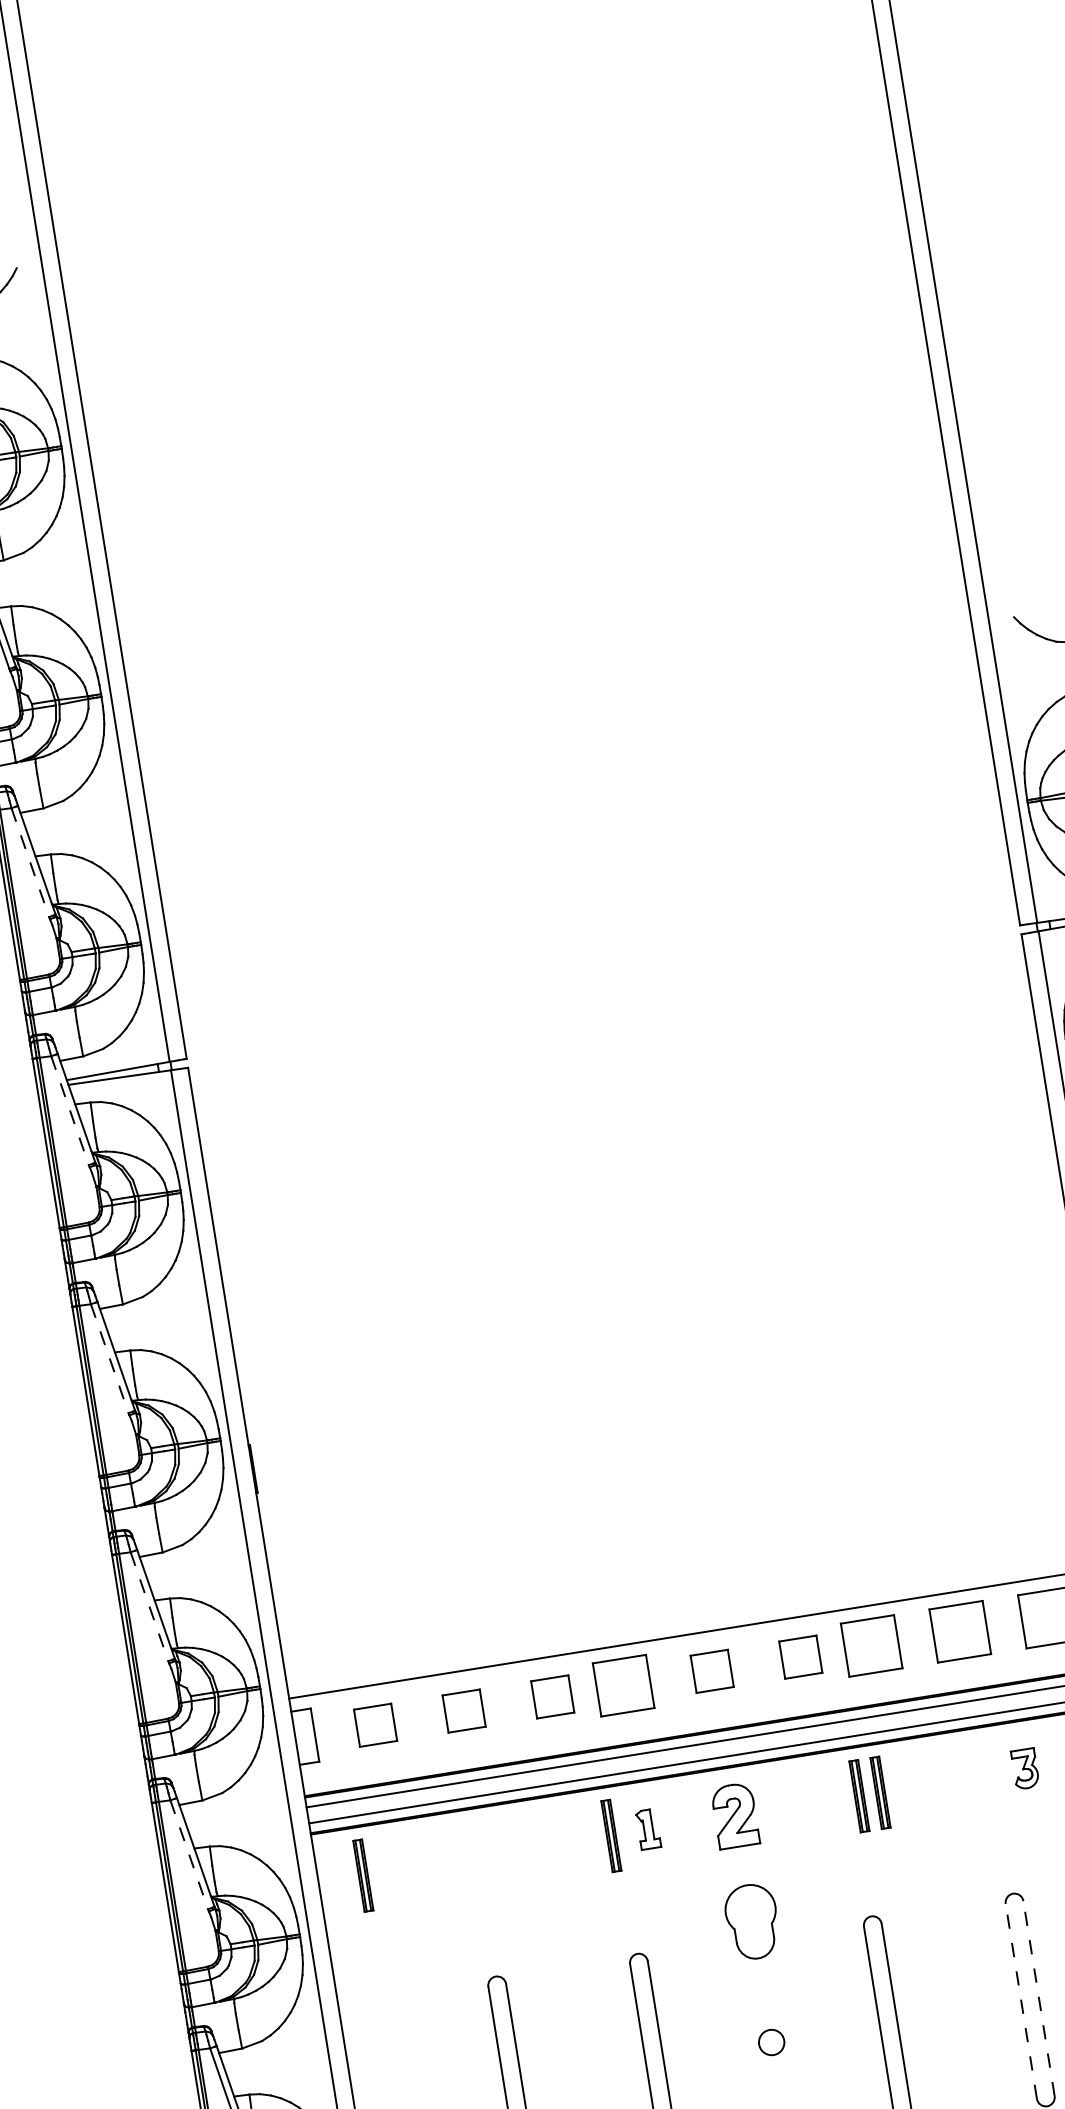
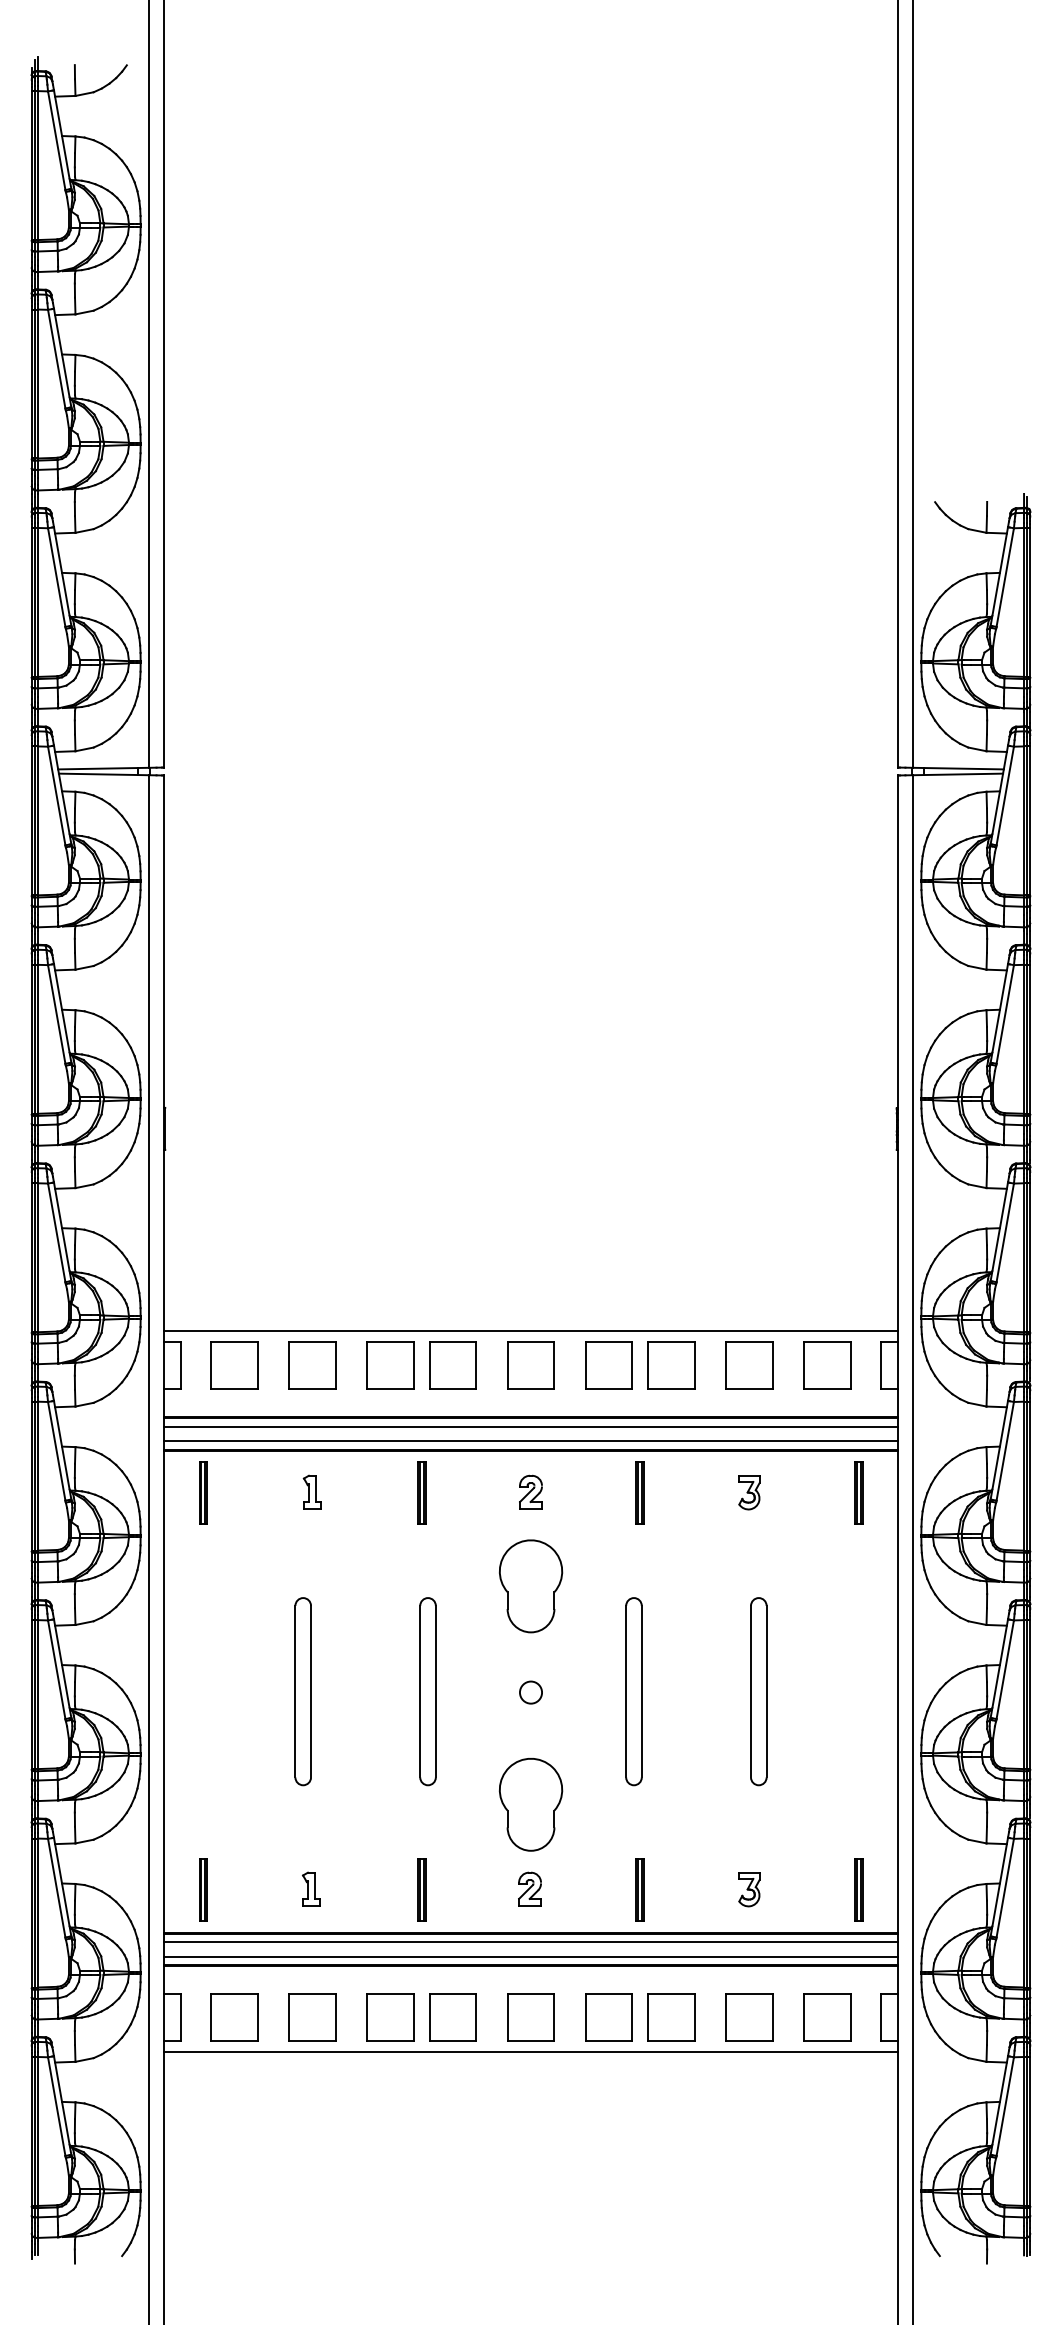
line: (30, 863) -> (56, 578), dashed -> solid
line: (69, 1111) -> (56, 796), dashed -> solid
line: (109, 1358) -> (56, 1014), dashed -> solid
line: (149, 1607) -> (56, 1233), dashed -> solid
part: (800, 1656) -> (608, 1365), size x1.43
part: (711, 1671) -> (530, 1365), size x1.43
part: (552, 1696) -> (390, 1365), size x1.43
part: (464, 1710) -> (312, 1365), size x1.43
part: (375, 1724) -> (234, 1365), size x1.43
part: (1025, 1768) -> (749, 1492), moved
part: (880, 1792) -> (658, 1492), removed
part: (734, 1814) -> (530, 1491), size x0.62
part: (647, 1828) -> (311, 1491), moved
line: (189, 1855) -> (56, 1451), dashed -> solid
part: (752, 1921) -> (531, 1586), size x1.43
line: (1038, 1998) -> (766, 1691), dashed -> solid
line: (1021, 2001) -> (751, 1691), dashed -> solid

